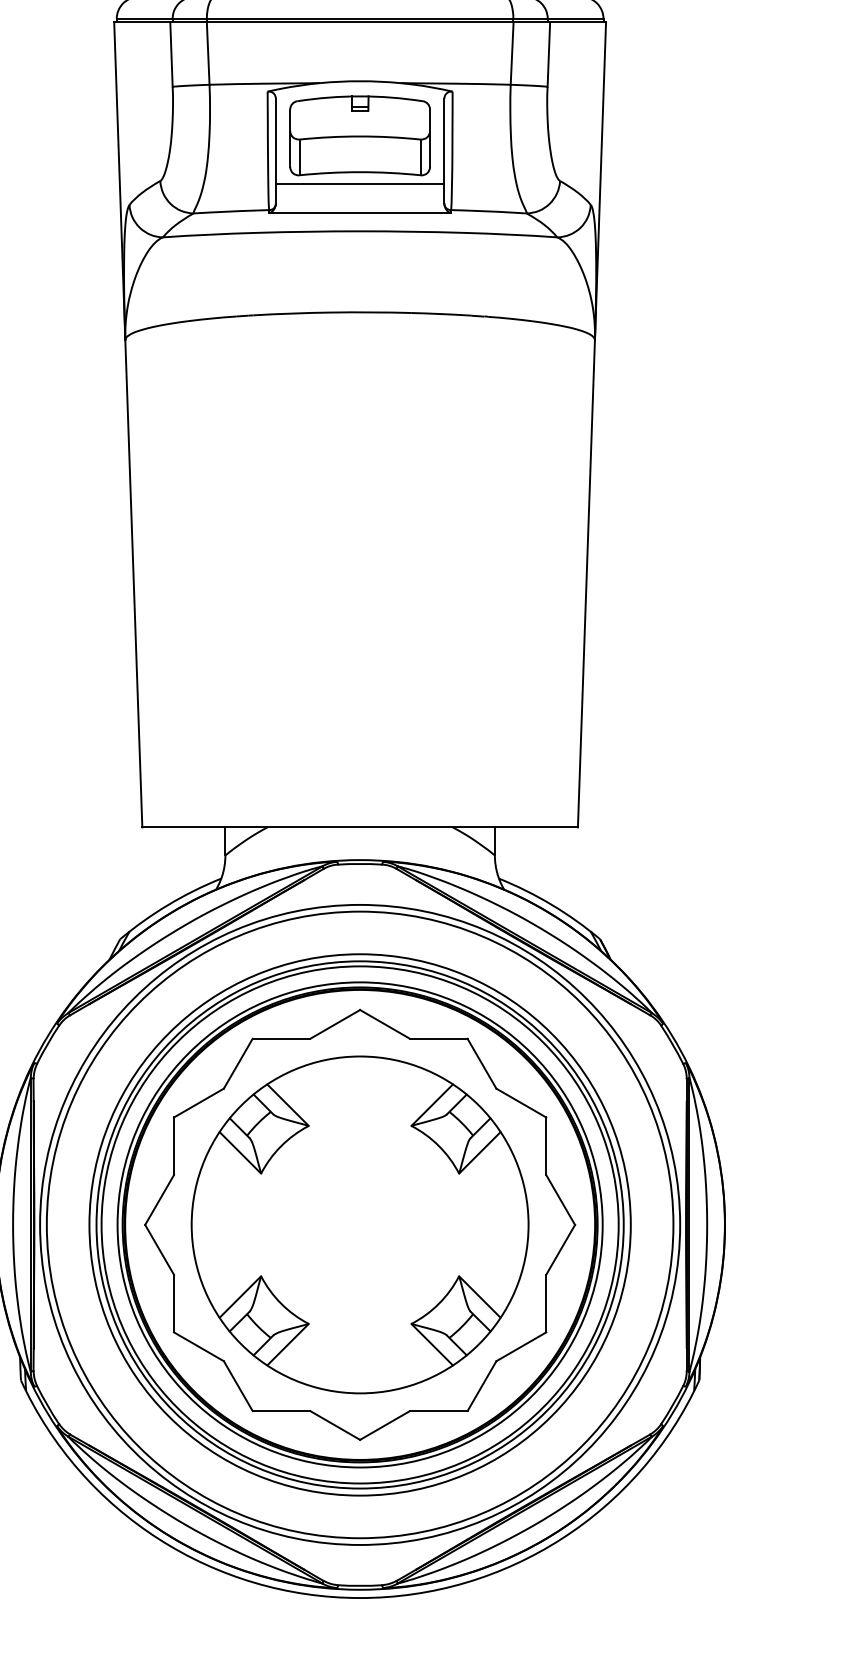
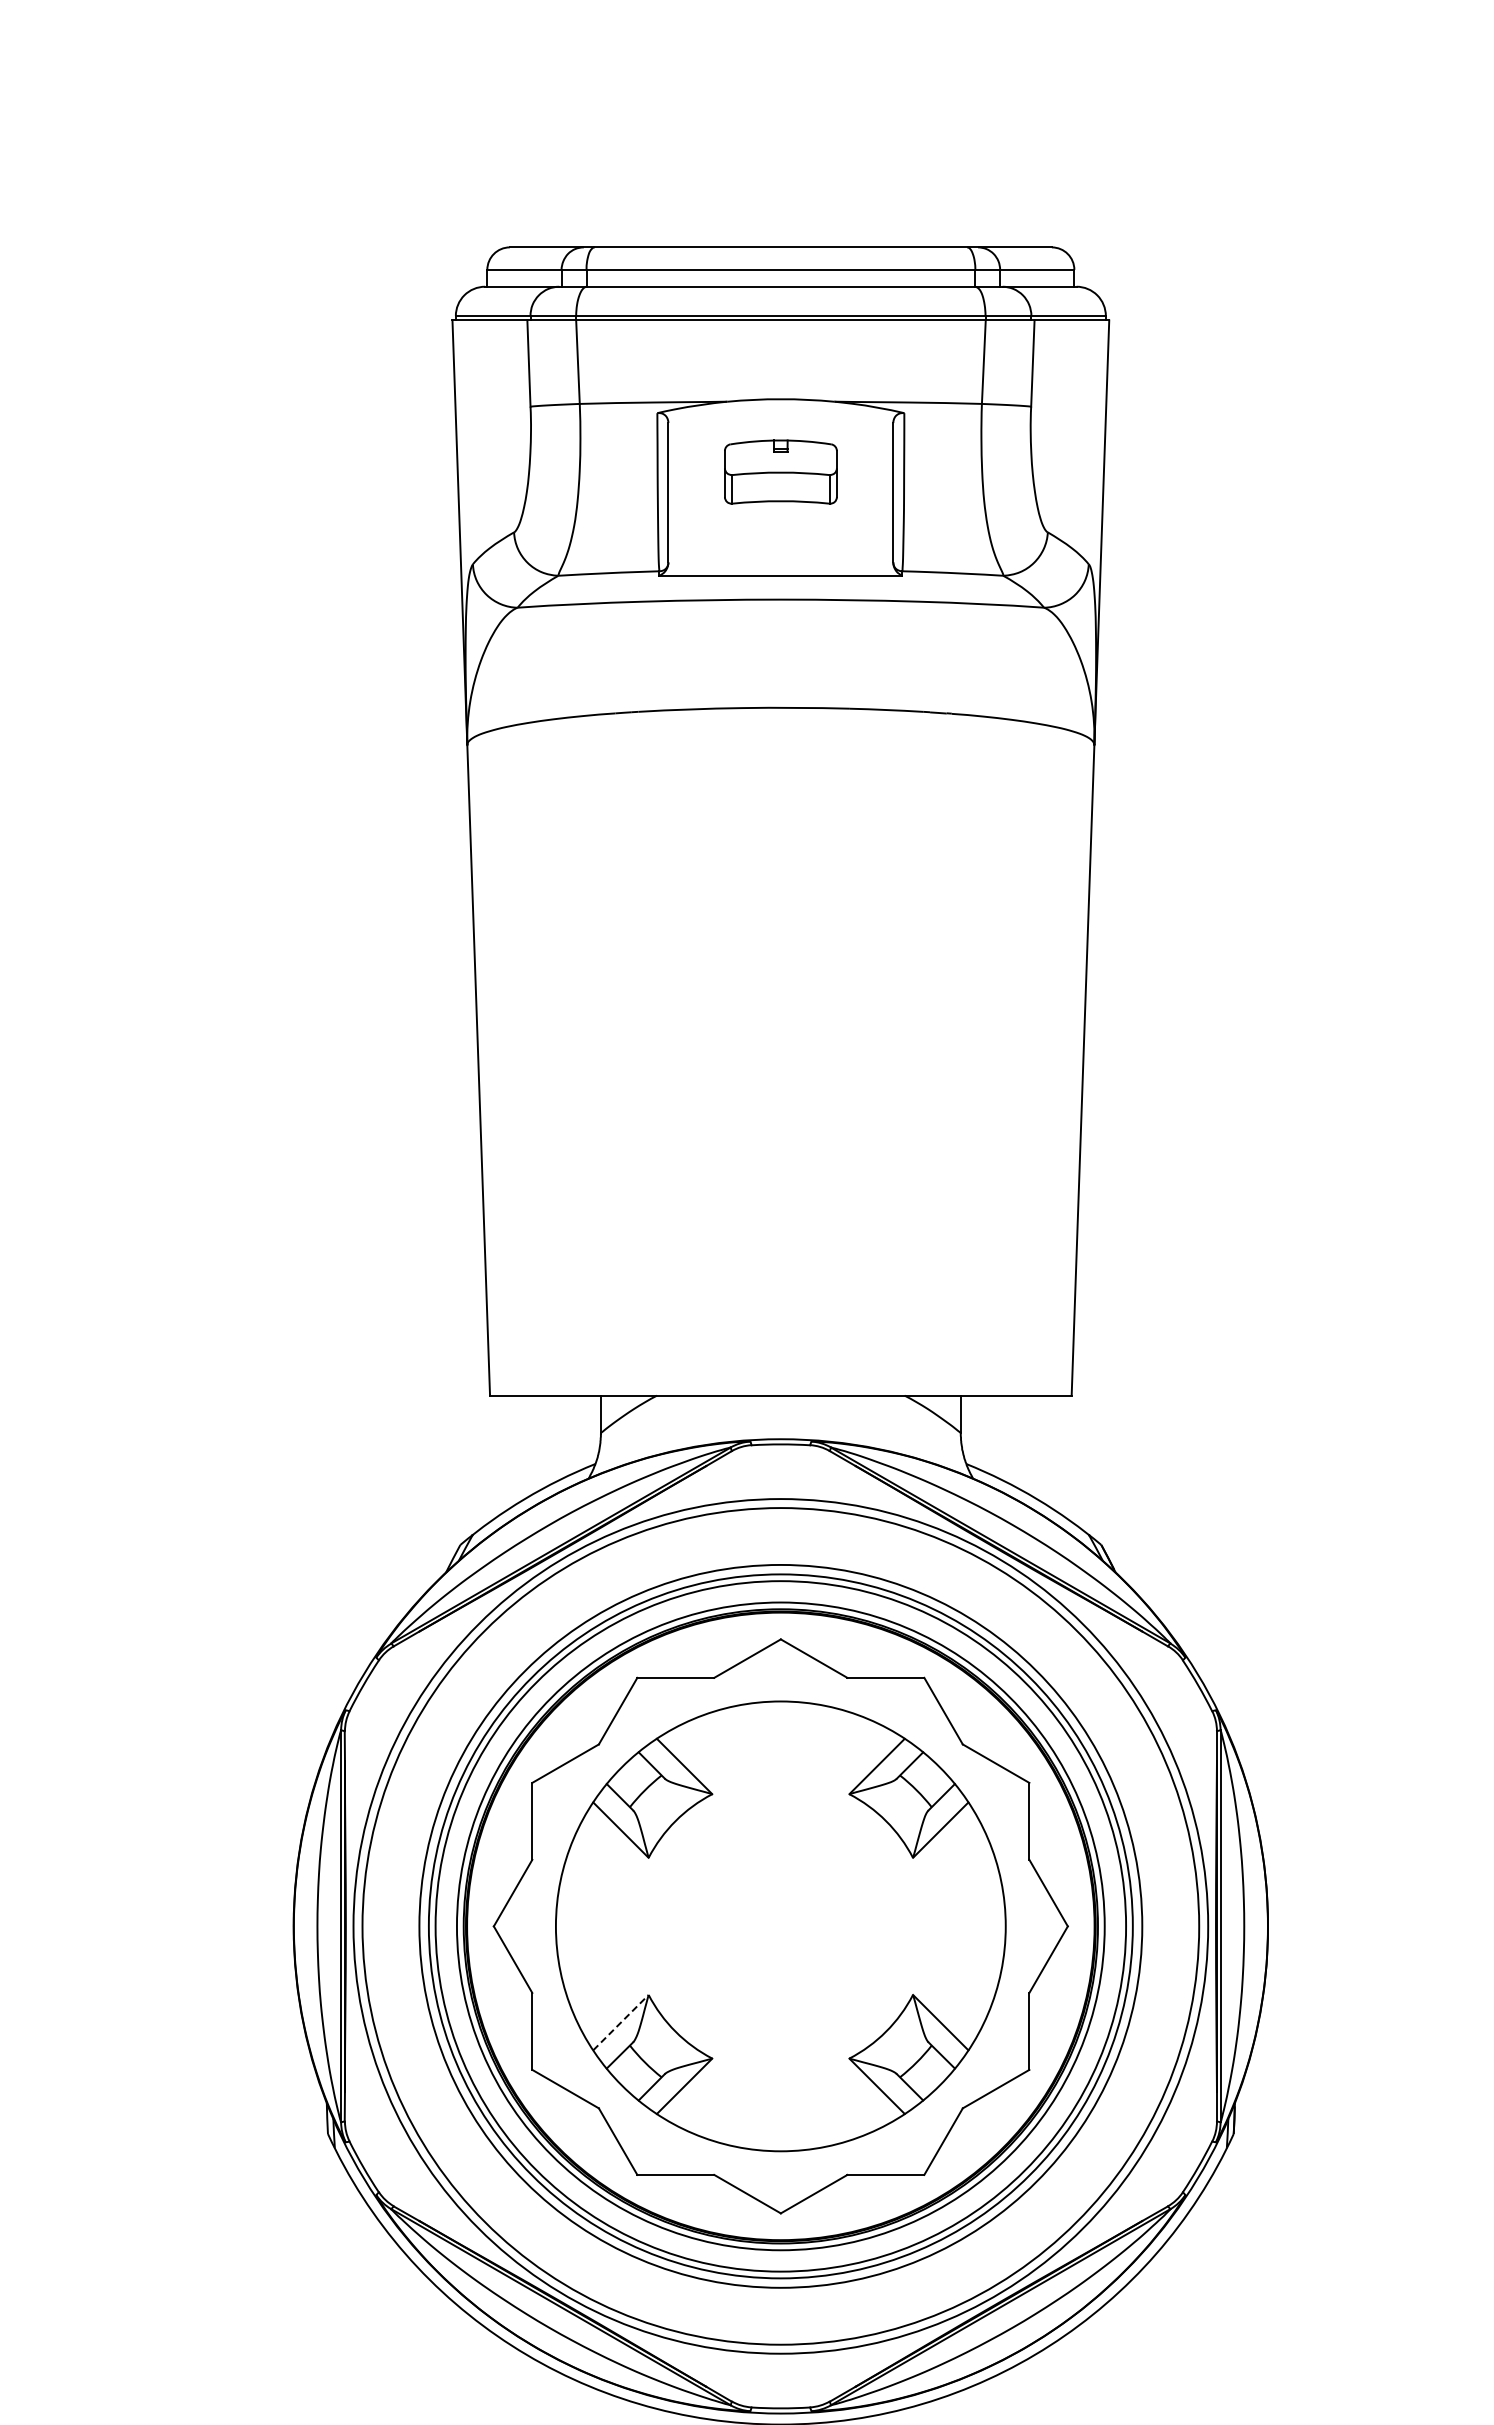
part: (359, 135) -> (780, 471), size x0.6
line: (359, 184) -> (780, 536), removed
line: (240, 1296) -> (621, 2022), solid -> dashed

